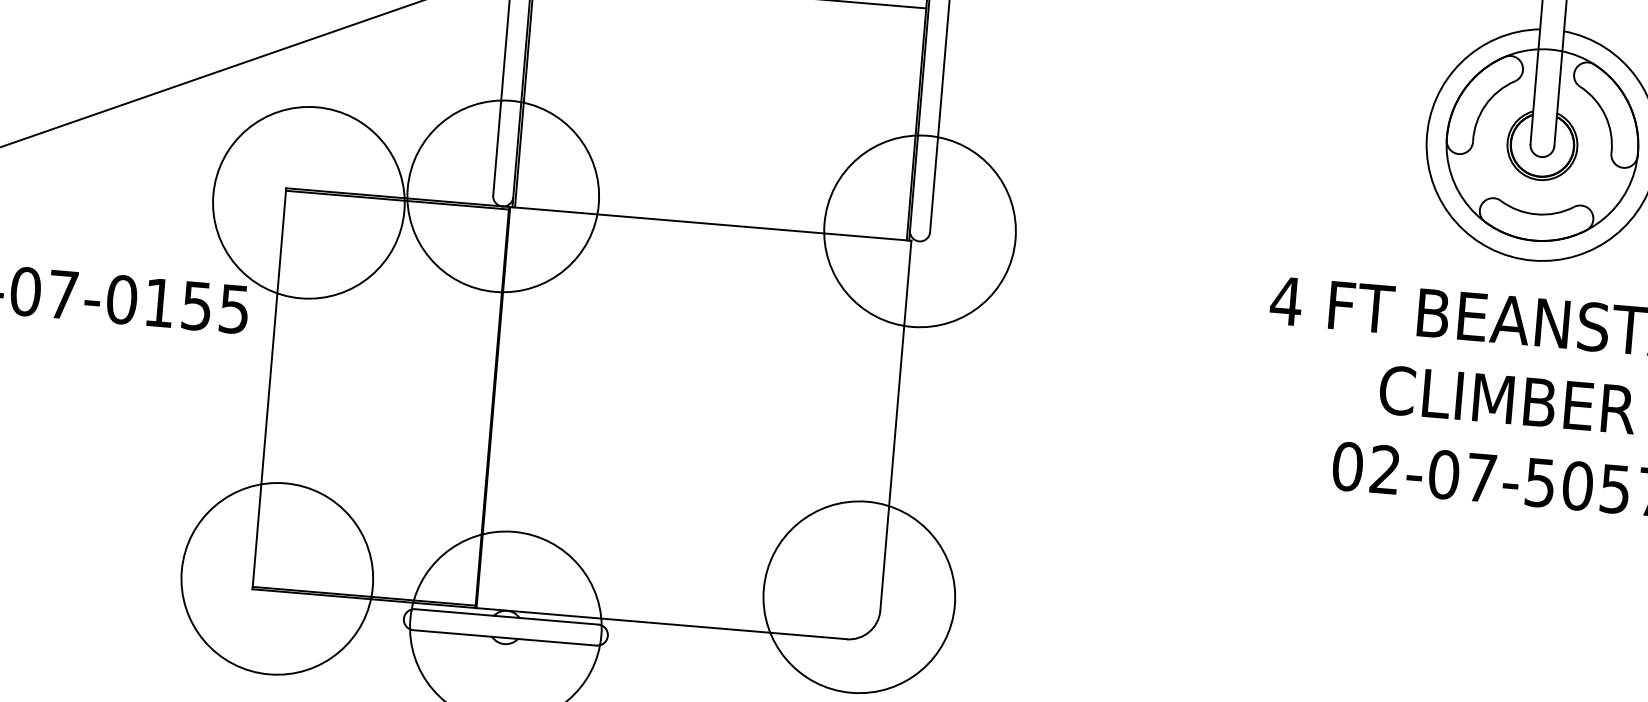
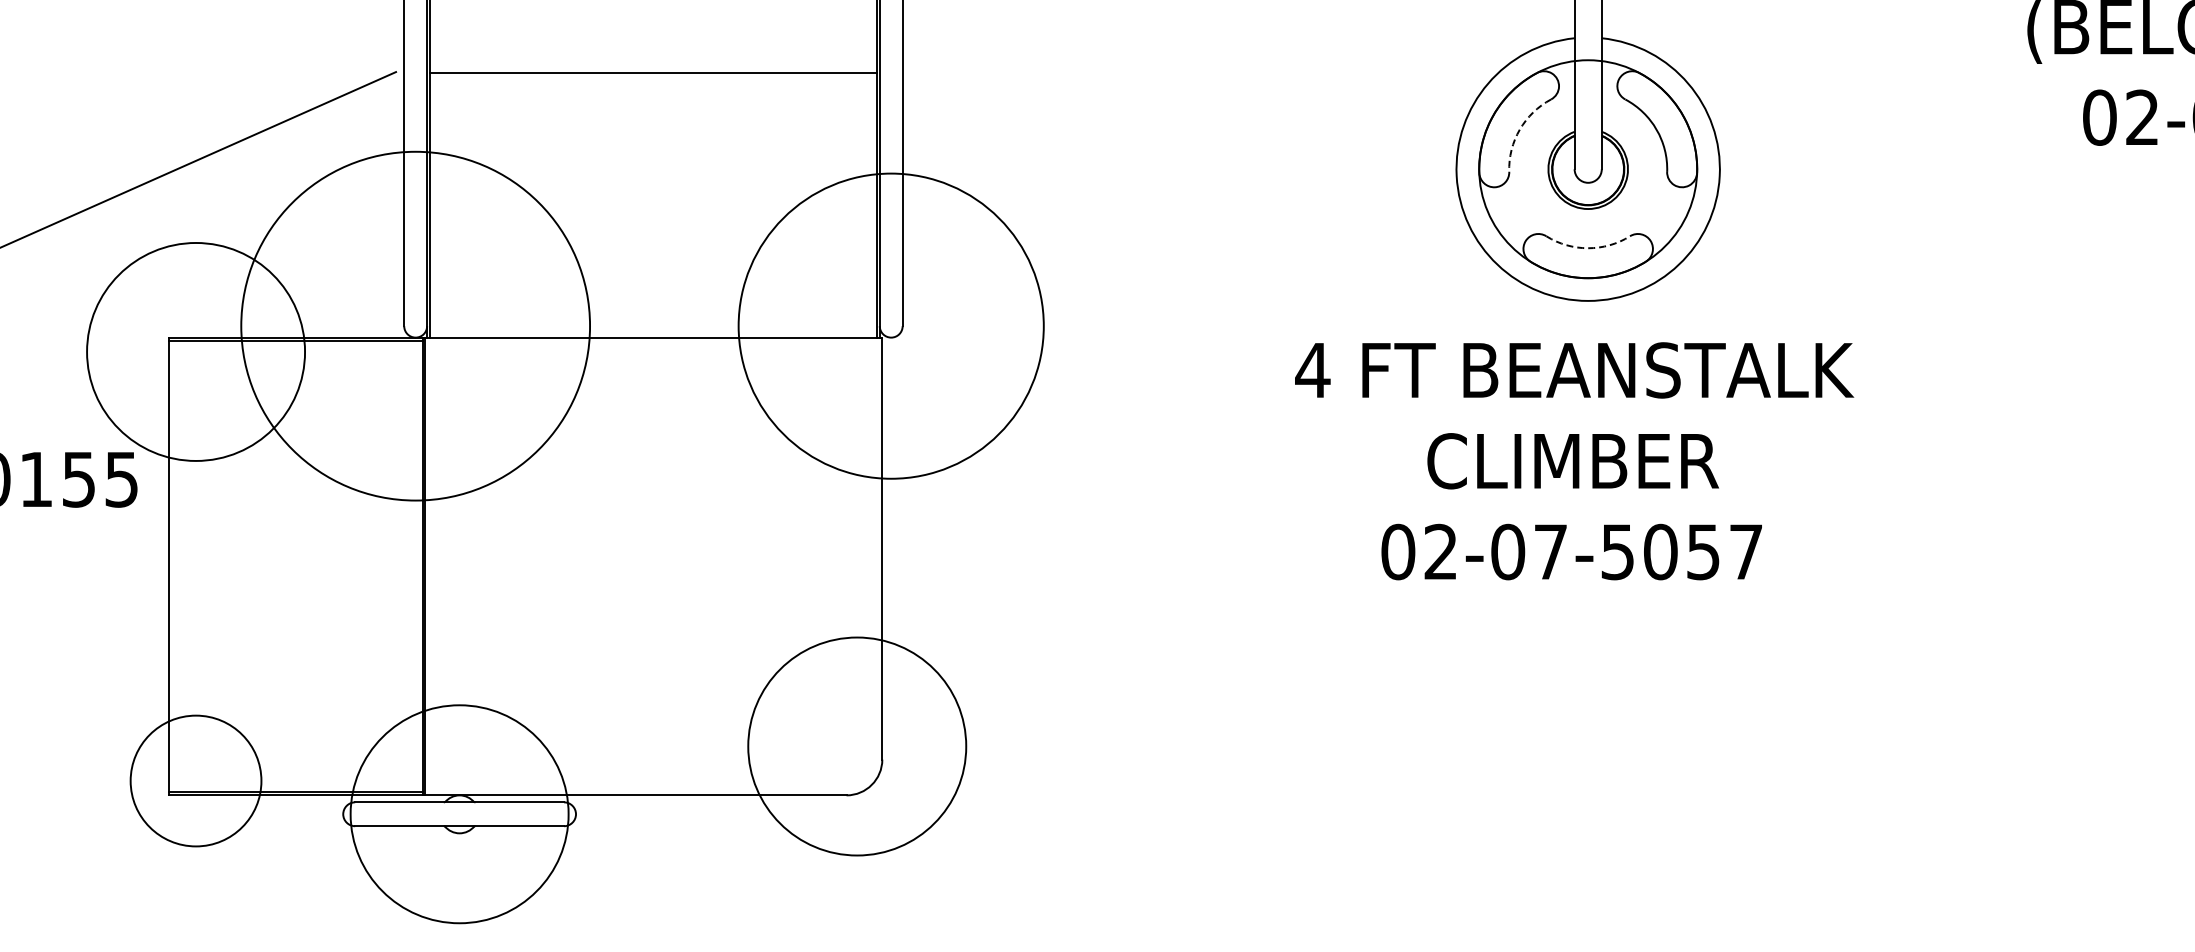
arc: (1485, 105) -> (1519, 129), solid -> dashed
circle: (503, 196) -> (415, 326), size x1.6
arc: (1536, 214) -> (1588, 248), solid -> dashed
circle: (920, 231) -> (891, 326), size x1.4
circle: (277, 579) -> (196, 781), size x0.6

